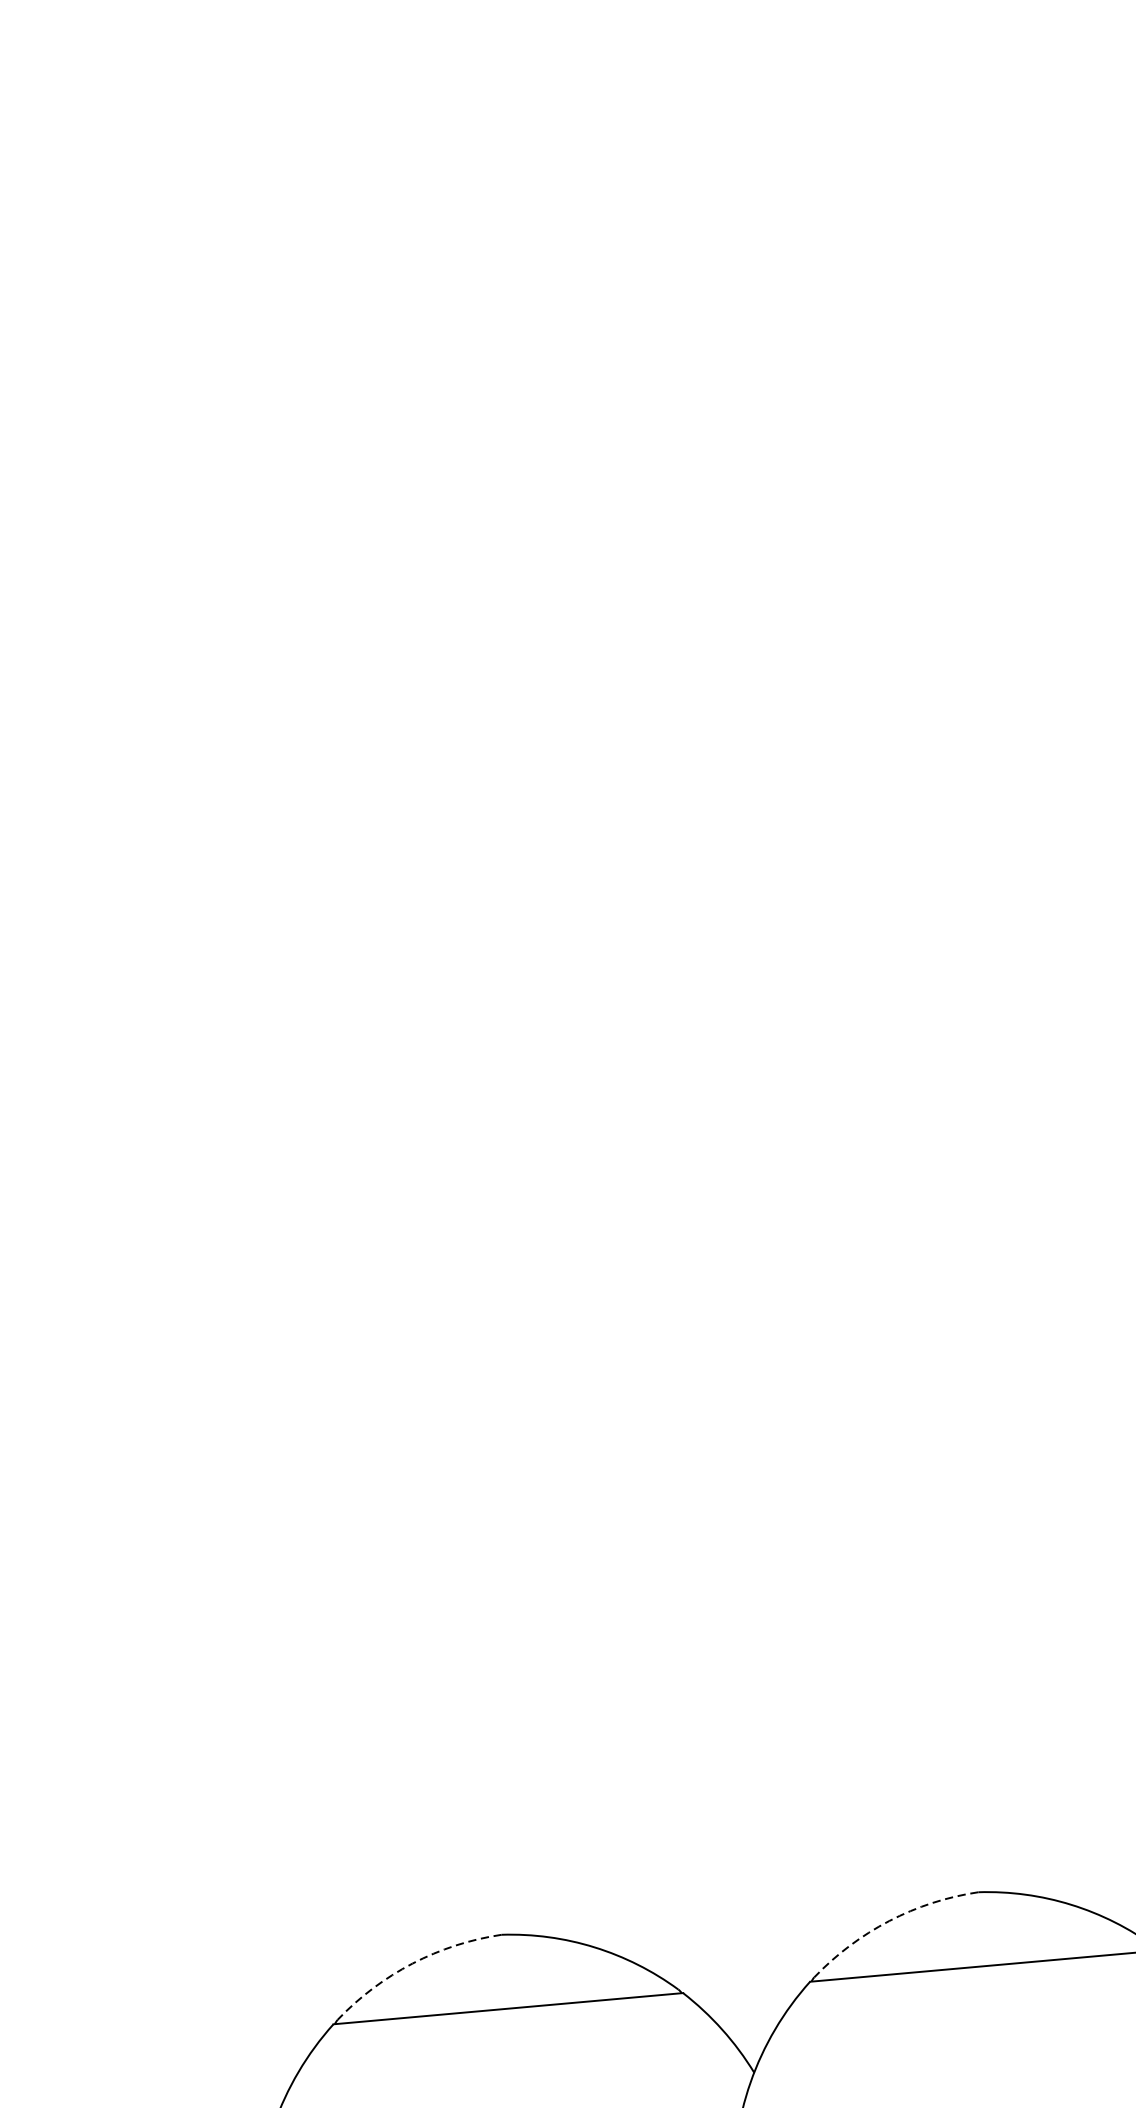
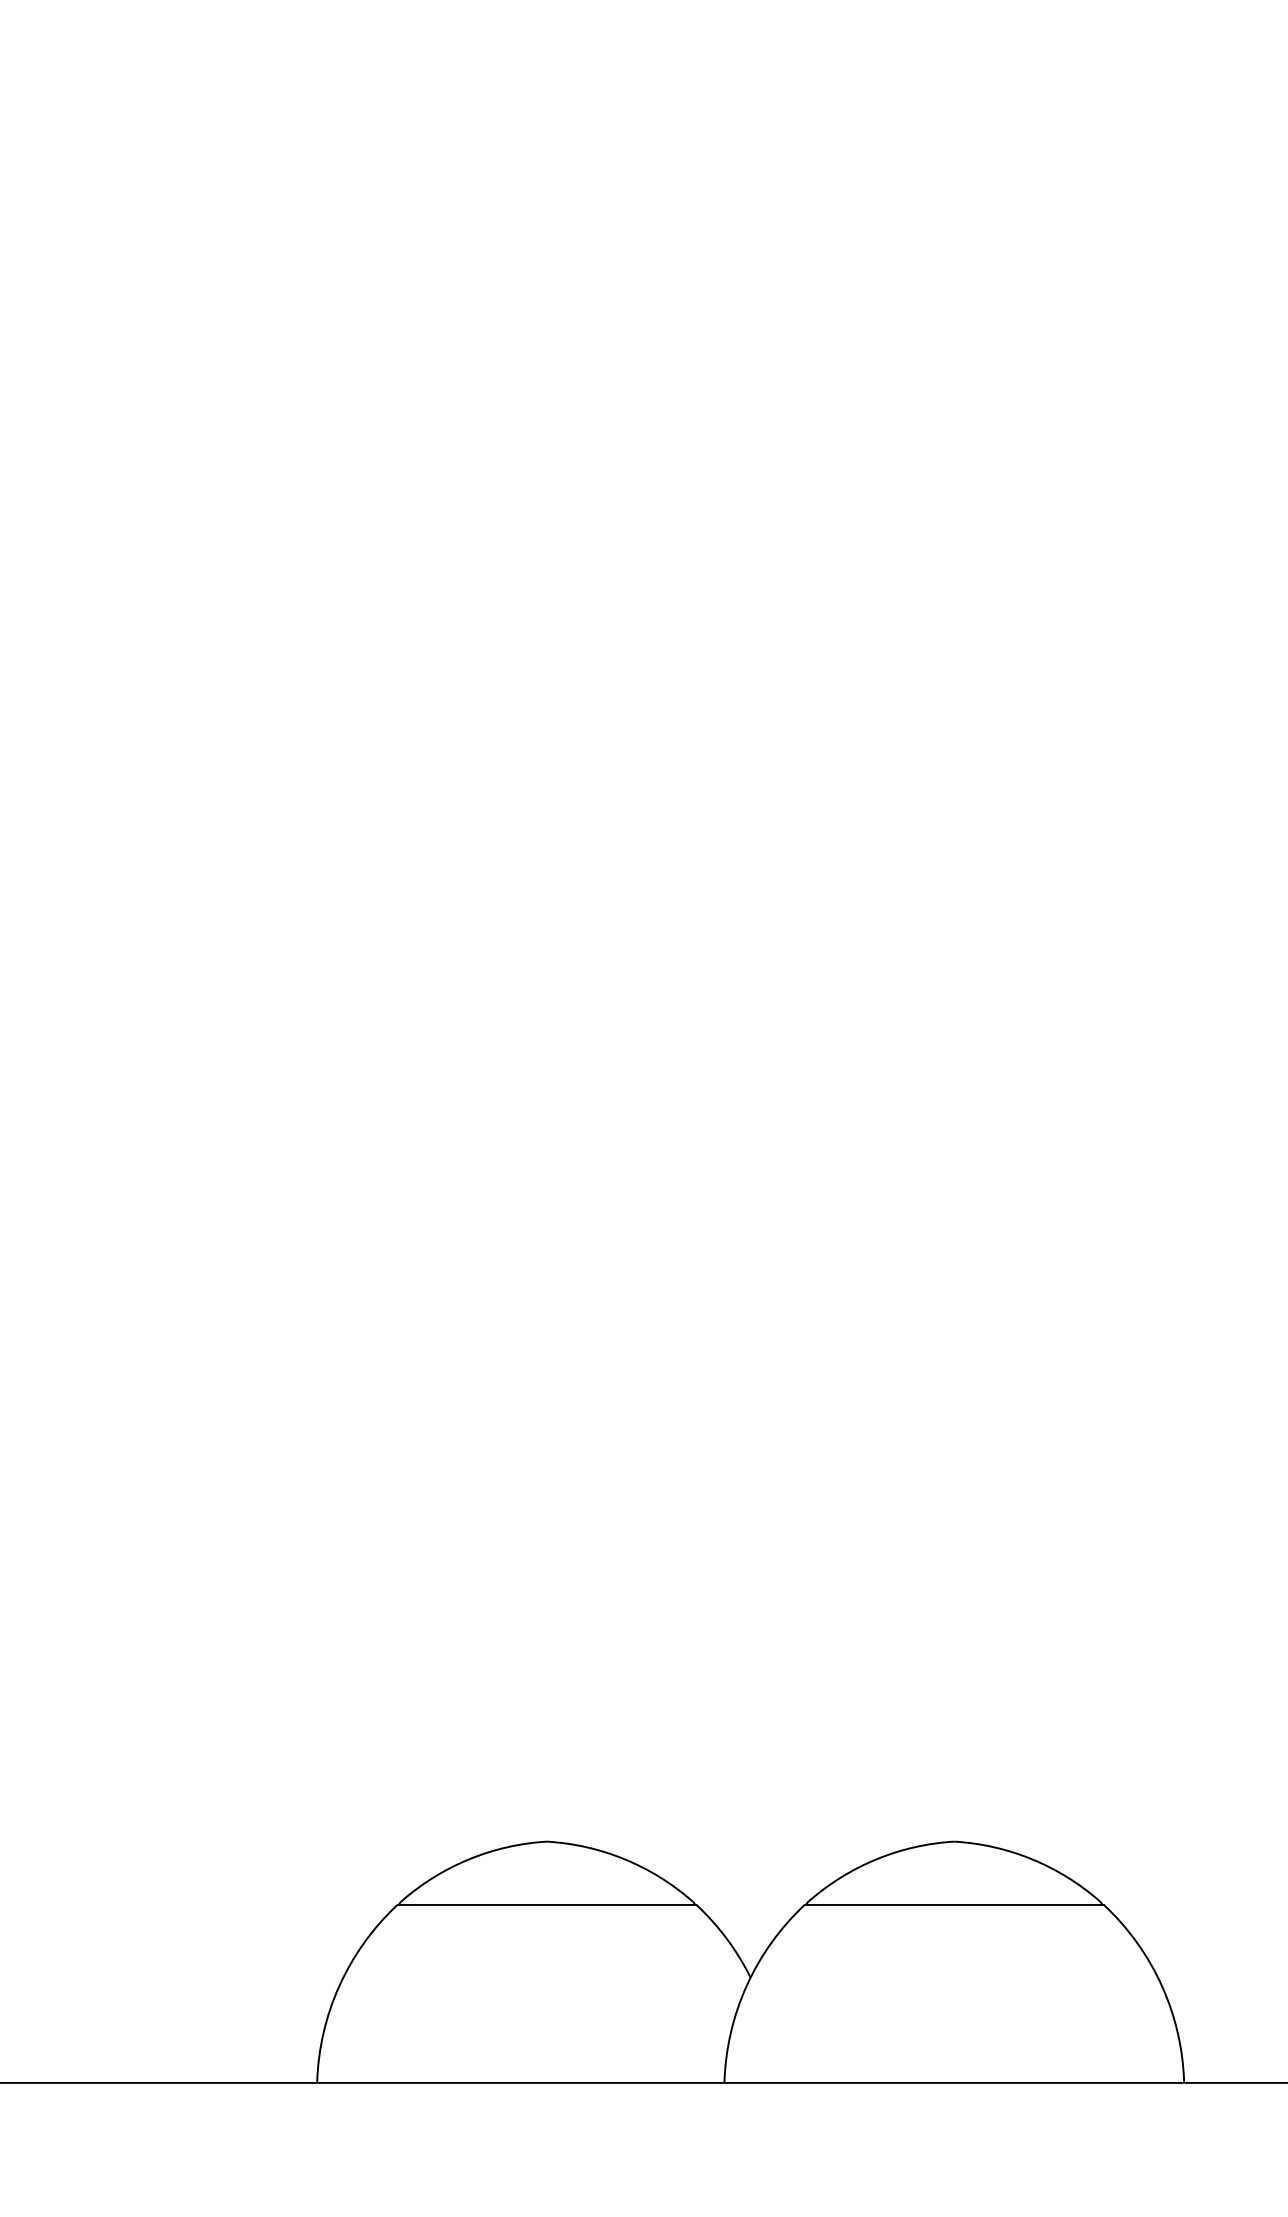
arc: (889, 1921) -> (876, 1859), dashed -> solid
arc: (412, 1963) -> (469, 1859), dashed -> solid

